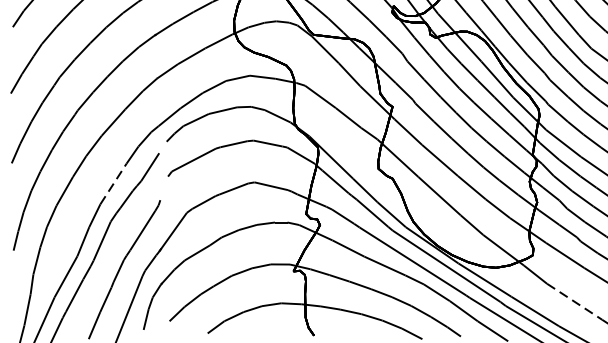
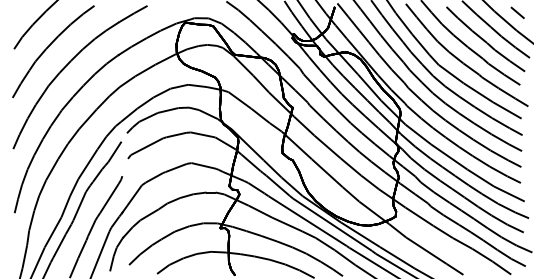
line: (112, 184) -> (87, 164), dashed -> solid
line: (574, 301) -> (426, 250), dashed -> solid

